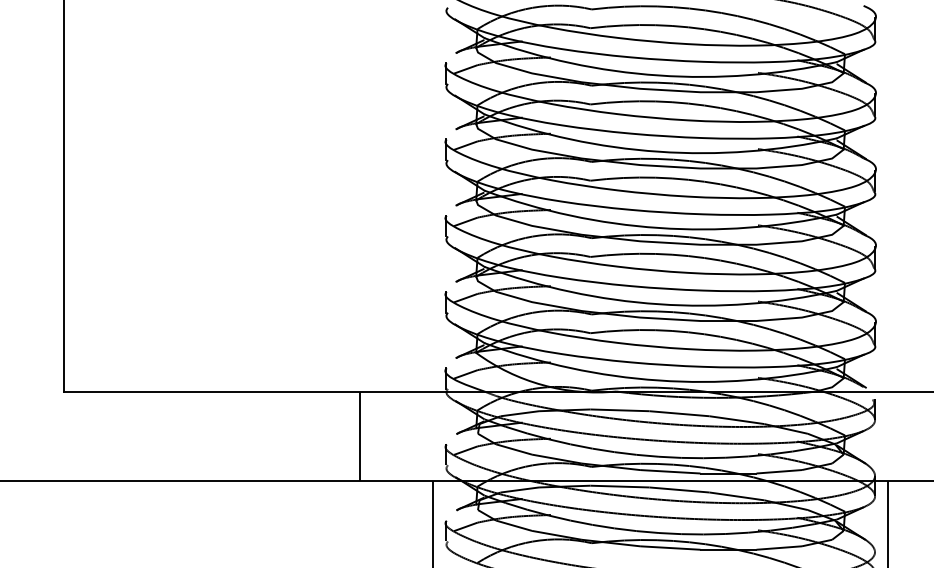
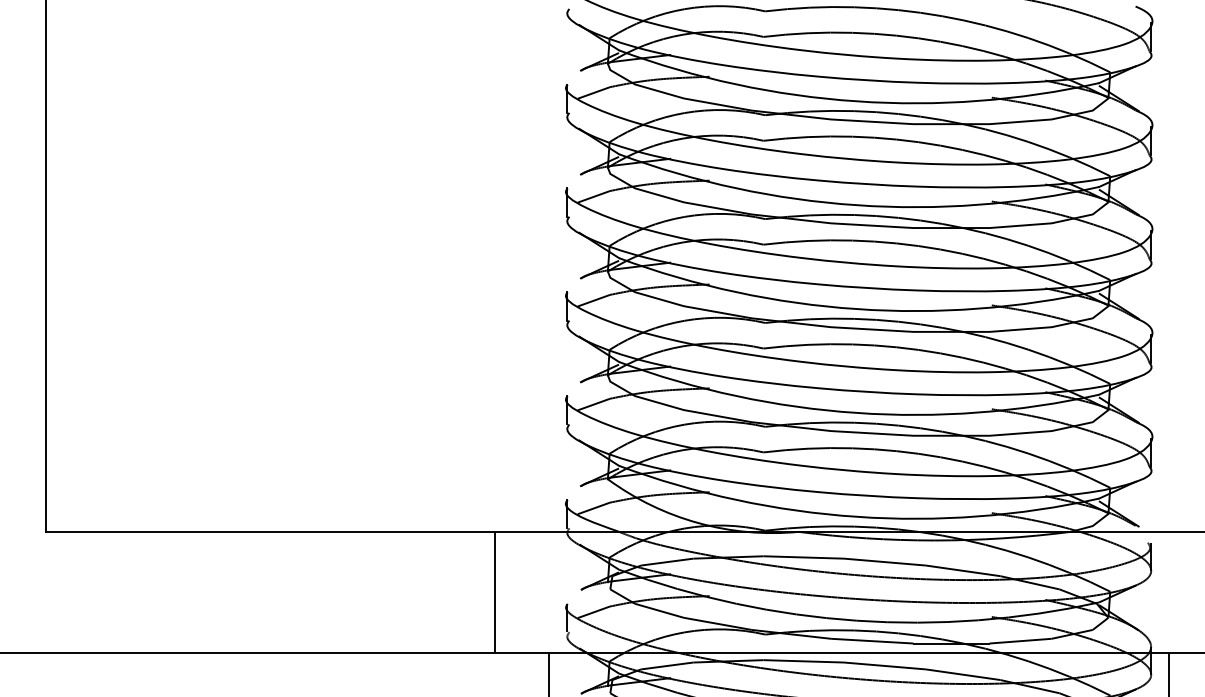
line: (360, 435) -> (495, 591), moved

